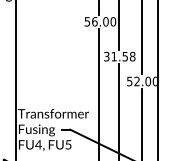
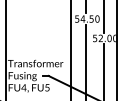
text: (119, 56) -> (87, 18), 31.58 -> 54.50

